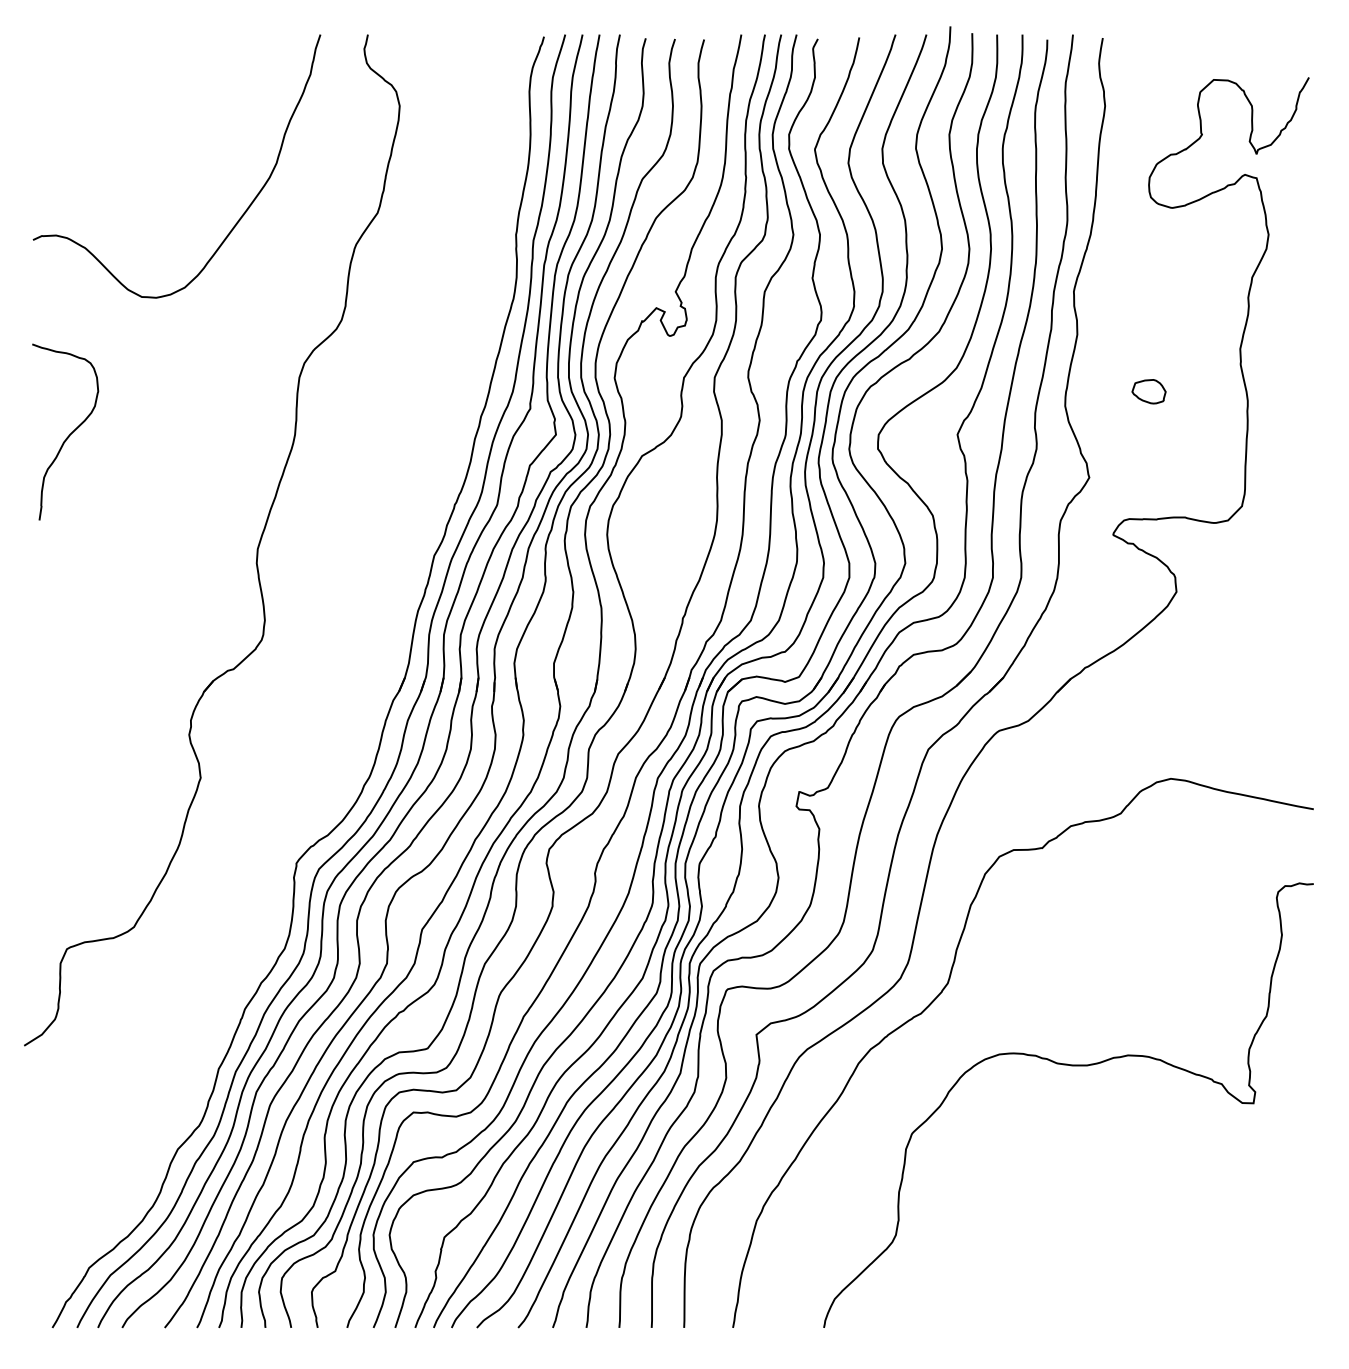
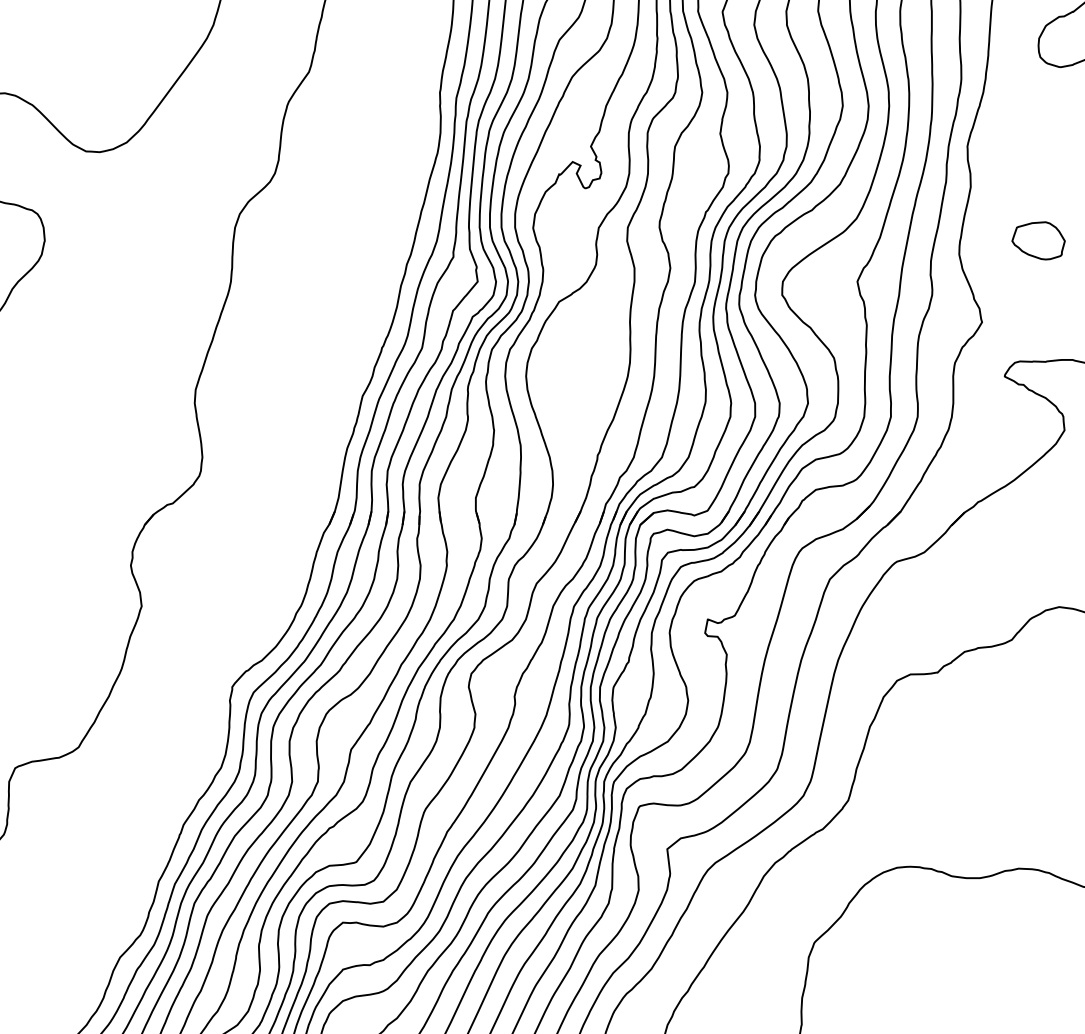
part: (1148, 391) -> (1038, 240), size x1.67

